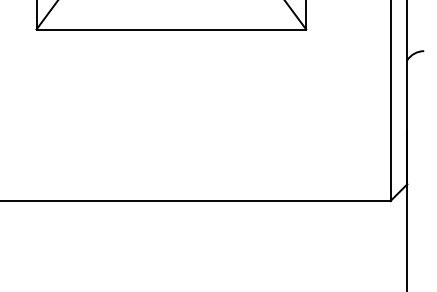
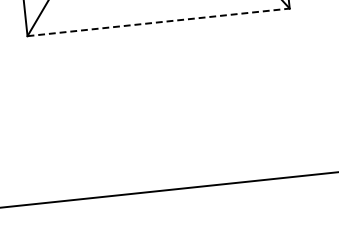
line: (171, 29) -> (158, 22), solid -> dashed

